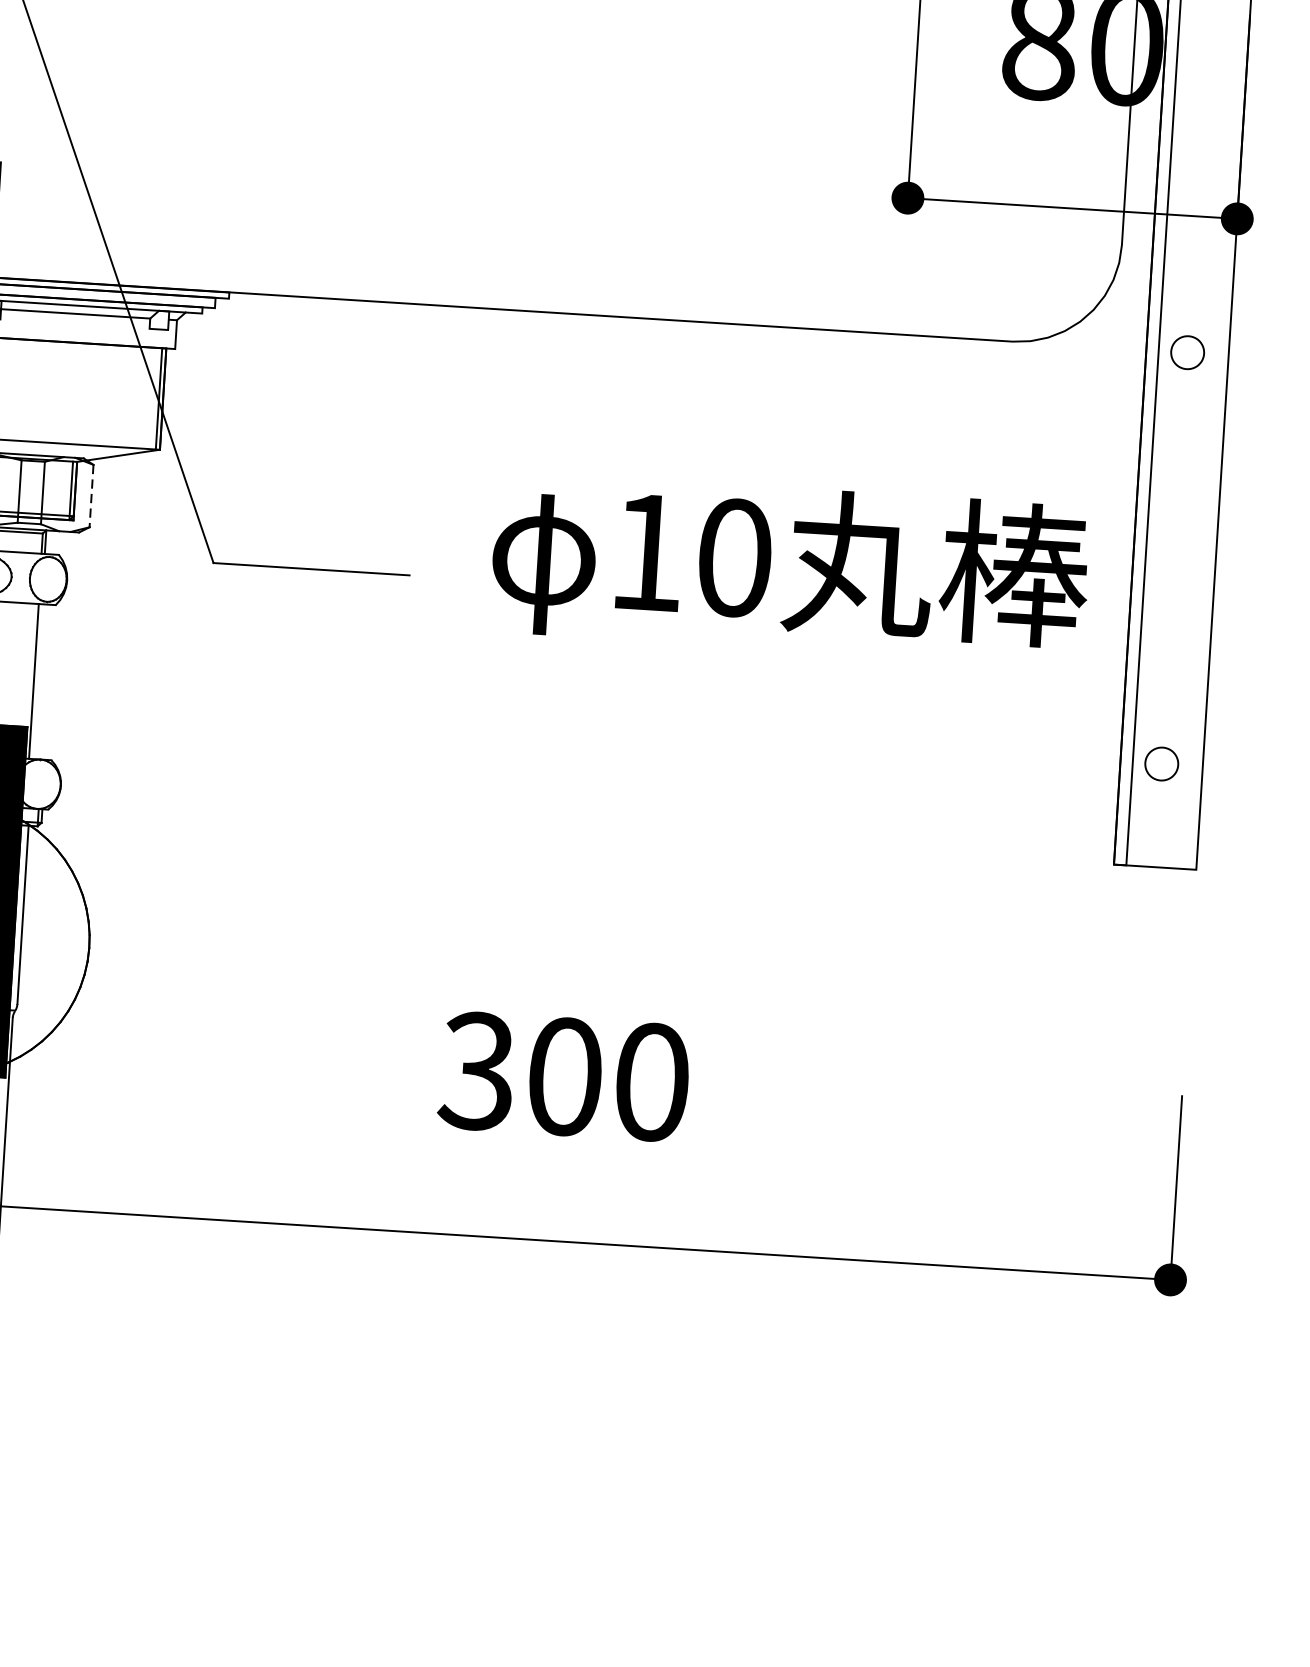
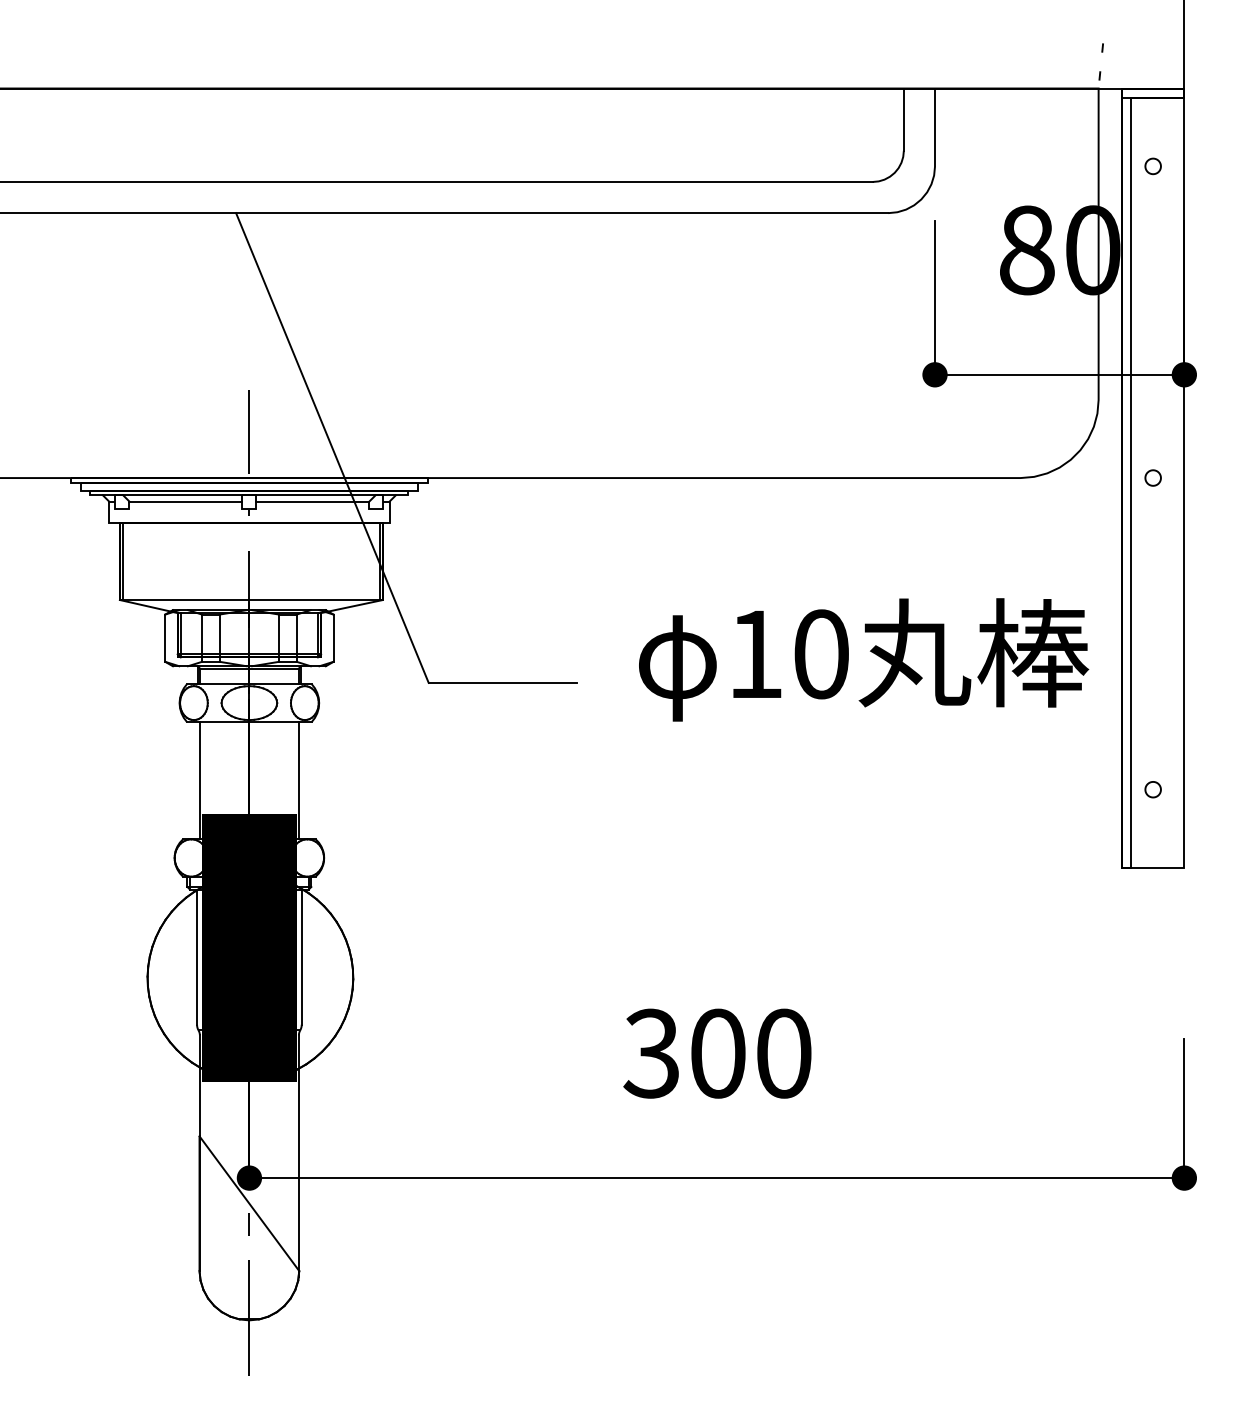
part: (1186, 351) -> (1152, 477), size x0.62
line: (91, 496) -> (333, 638), dashed -> solid
part: (1160, 763) -> (1152, 789), size x0.62

